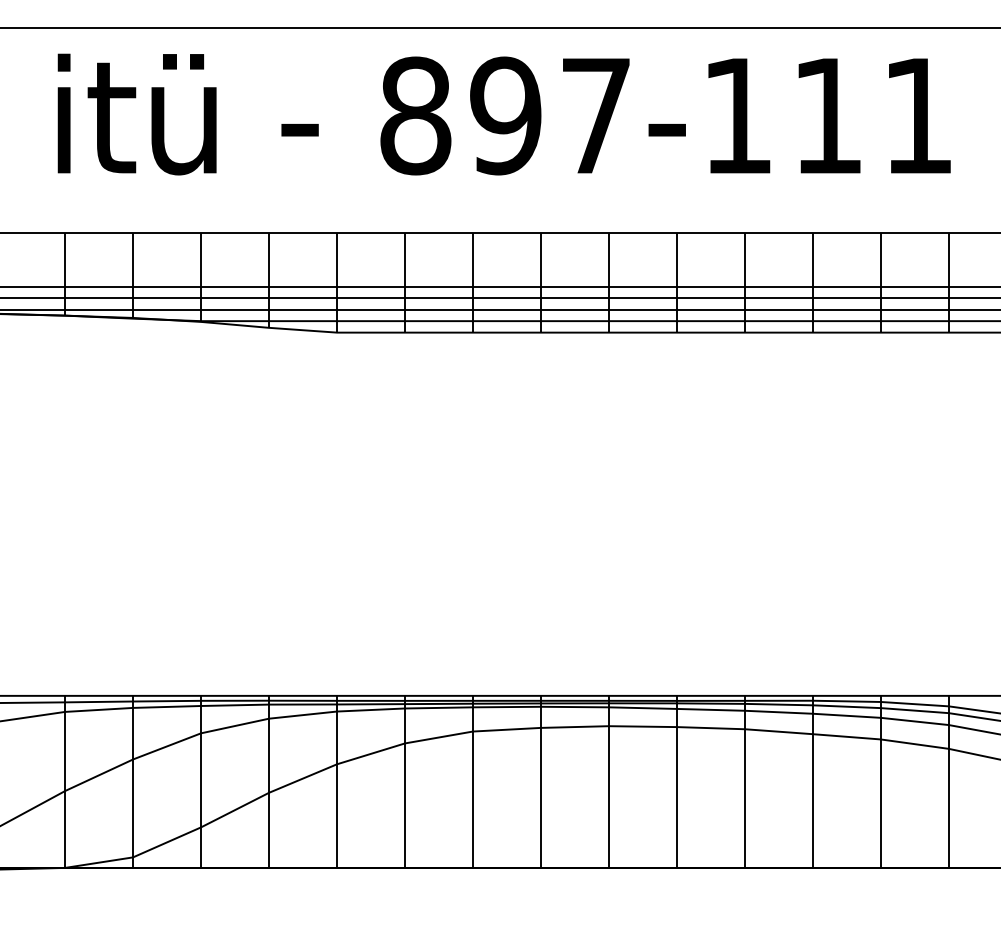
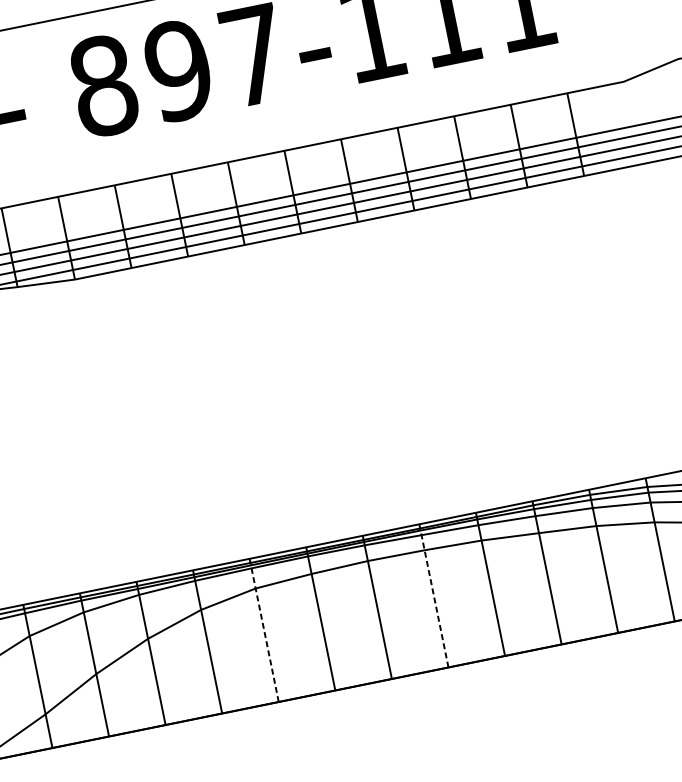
line: (472, 781) -> (263, 630), solid -> dashed
line: (676, 781) -> (433, 595), solid -> dashed

